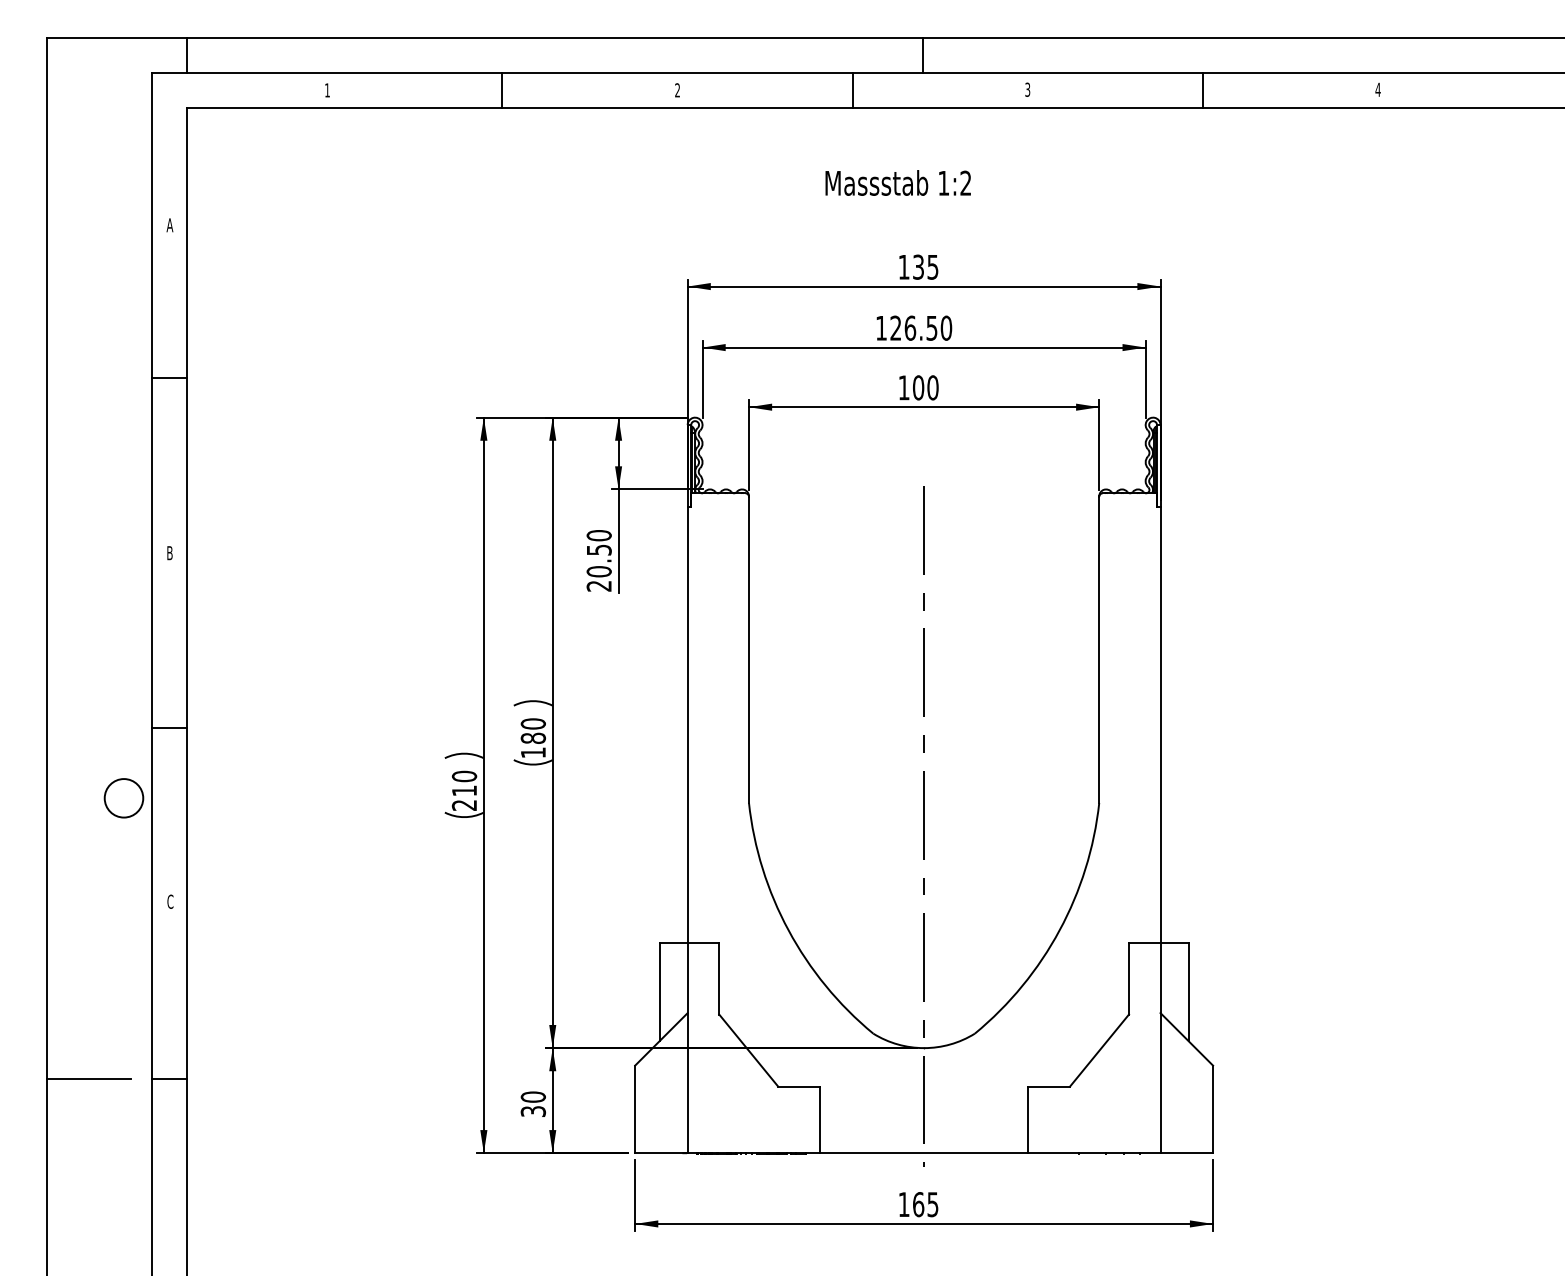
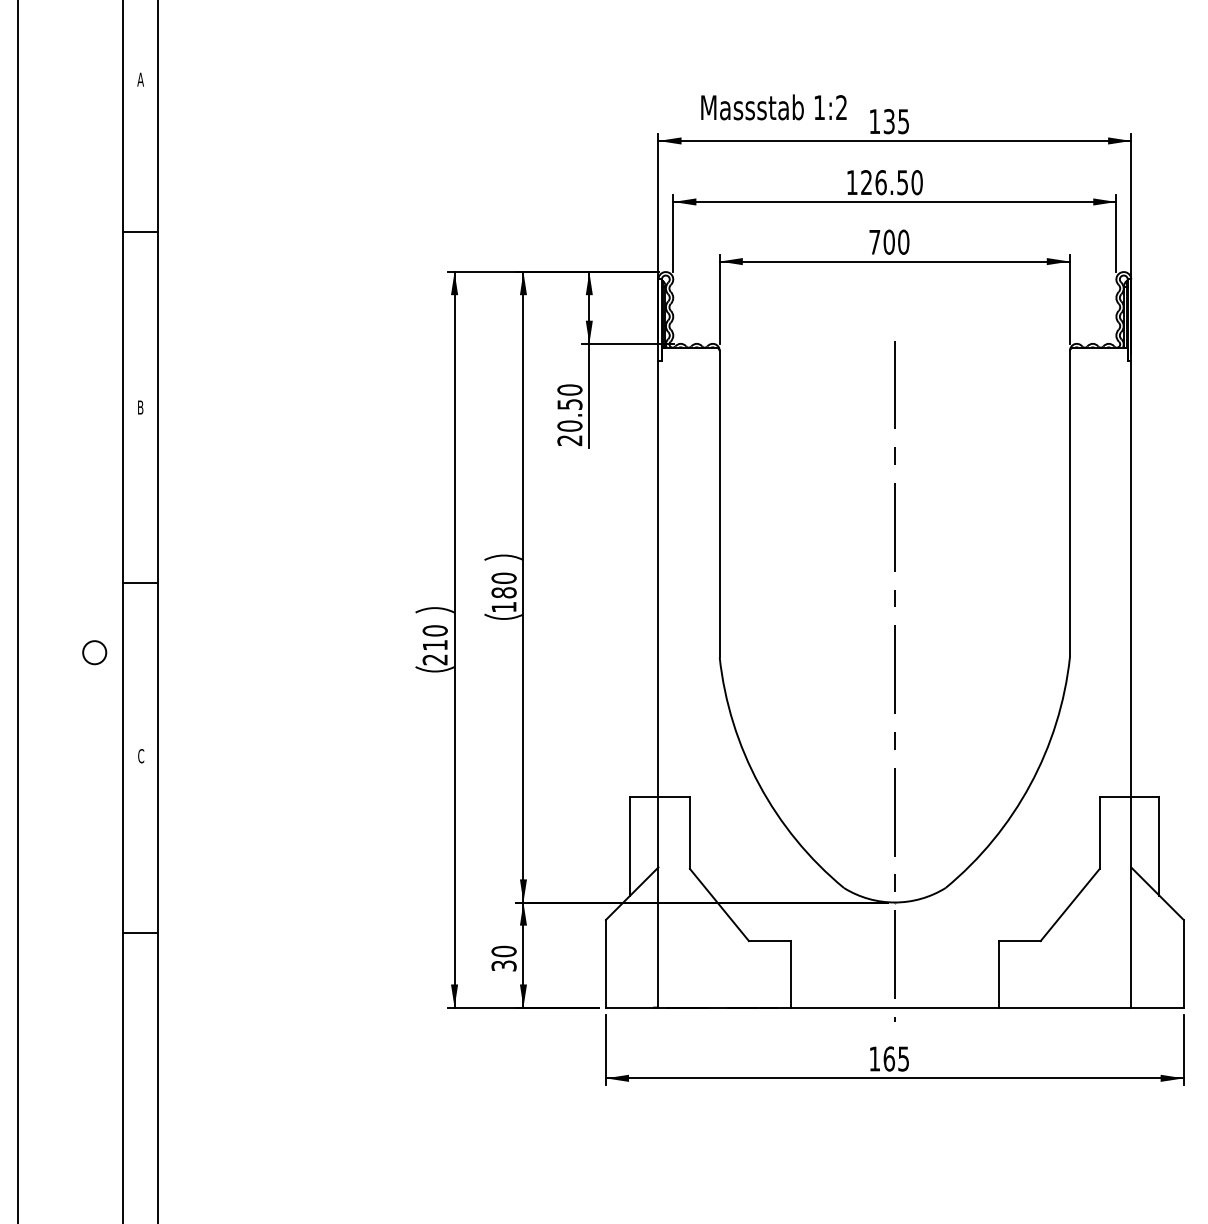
text: (897, 182) -> (773, 106), moved
text: (903, 387) -> (874, 241), 100 -> 700
circle: (123, 798) -> (94, 652), size x0.6
line: (88, 1078) -> (59, 932), removed

